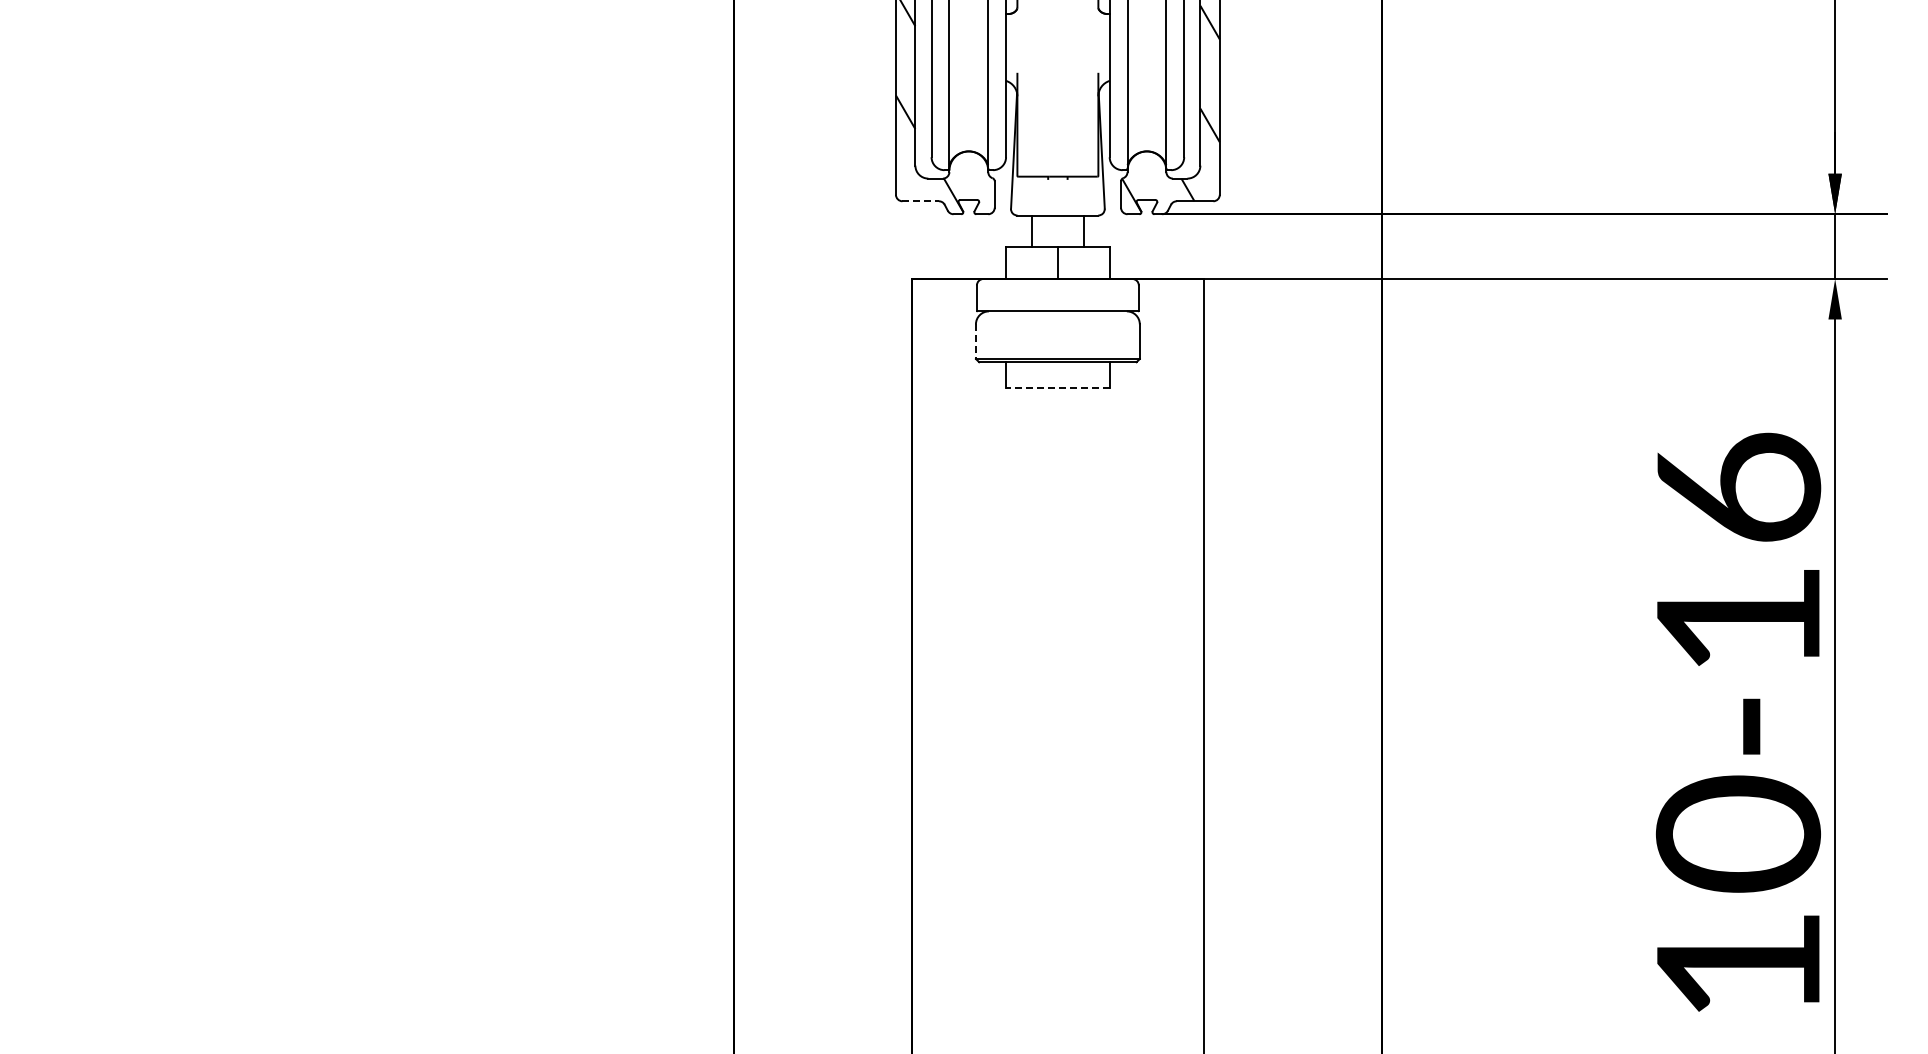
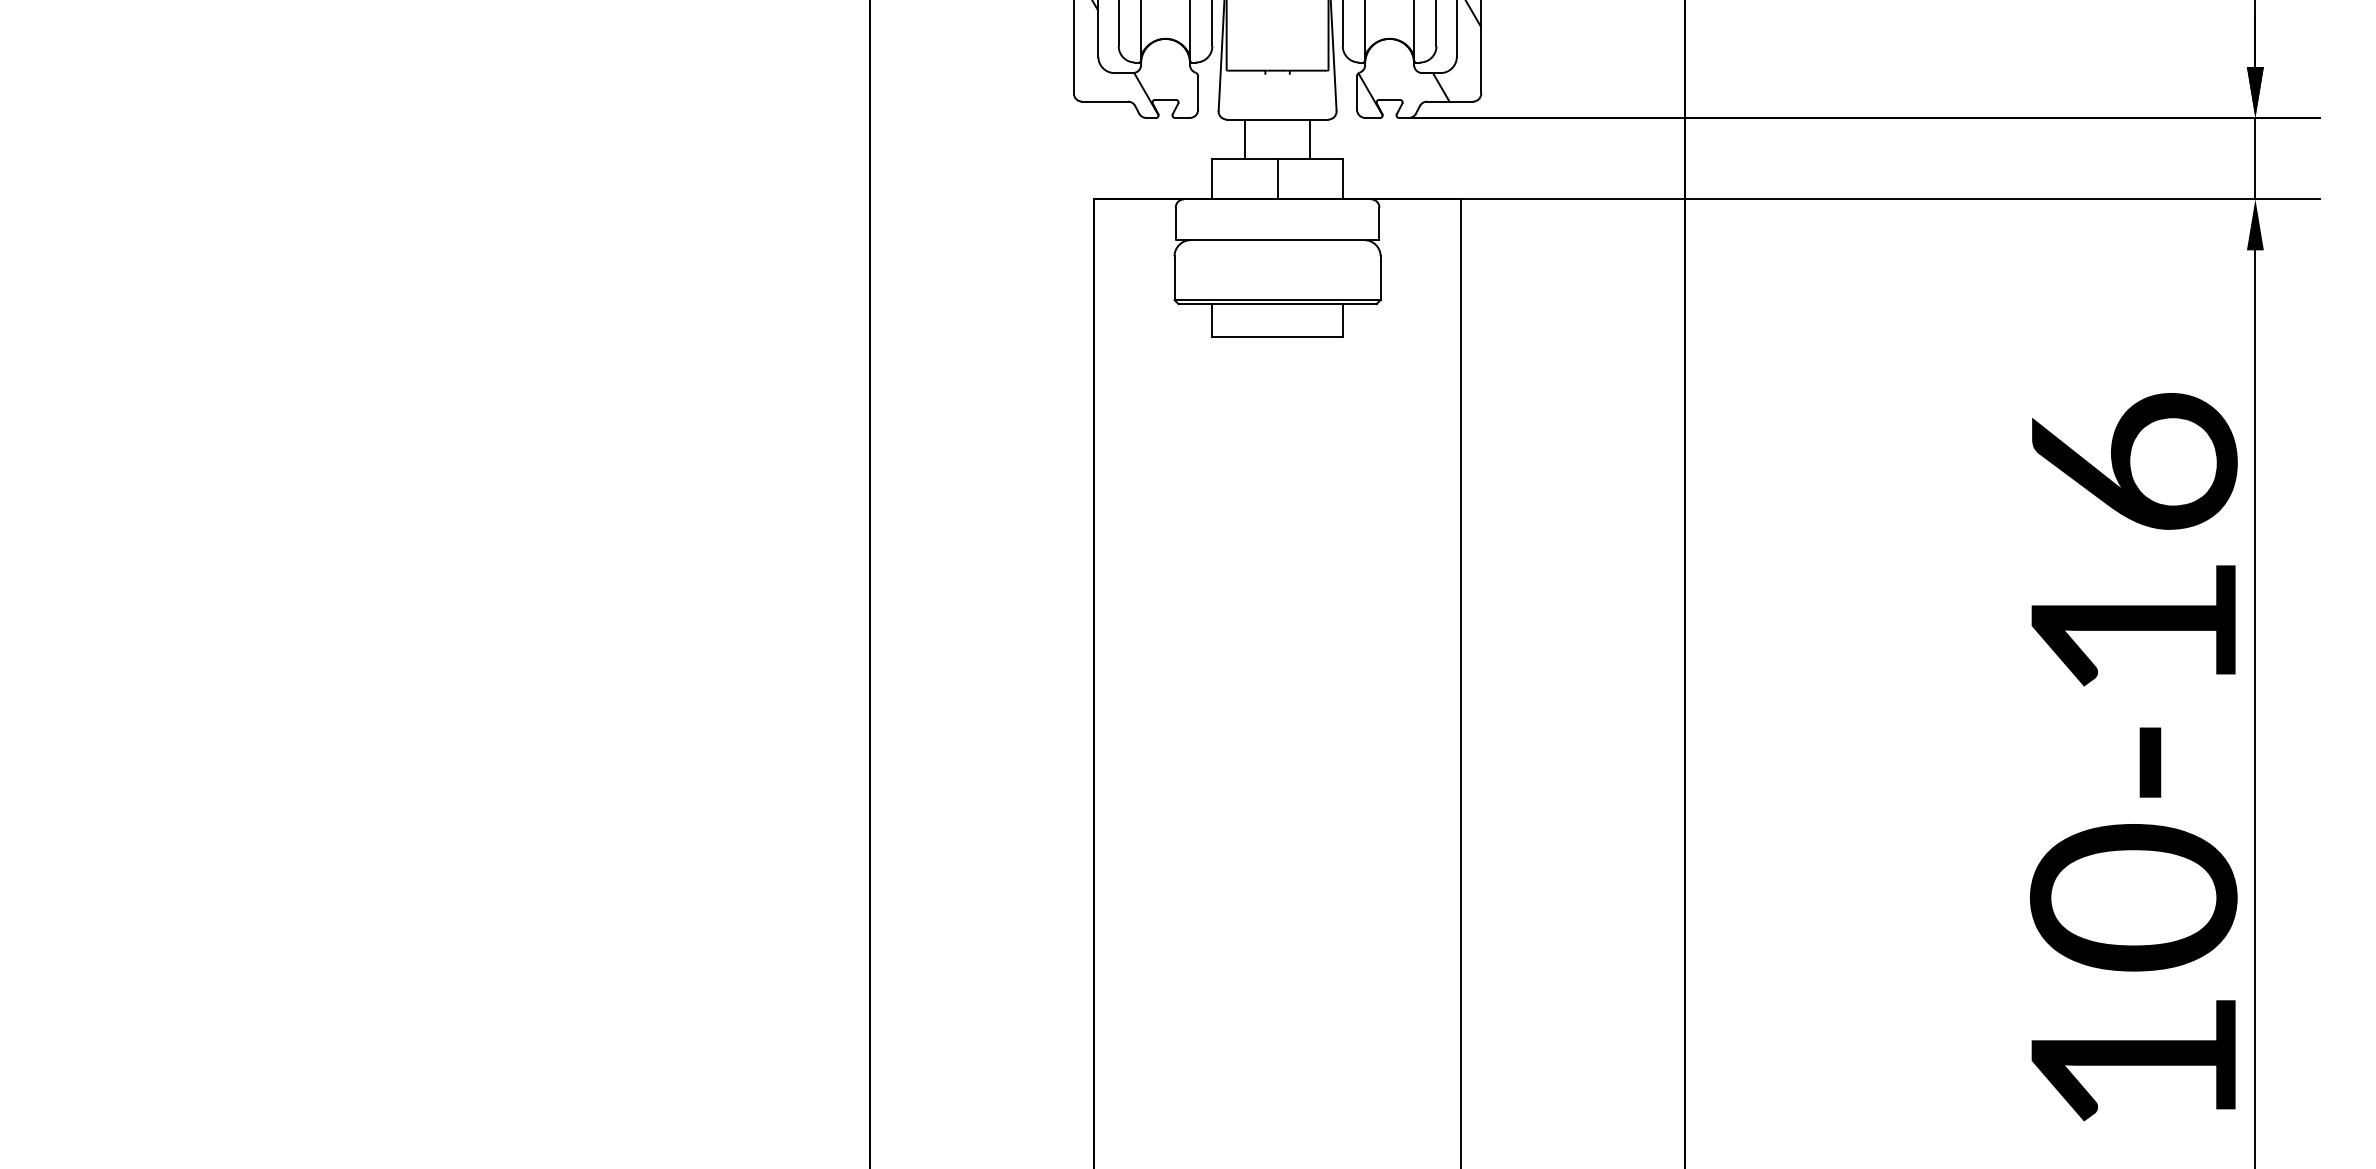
line: (921, 201) -> (1106, 101), dashed -> solid
line: (975, 342) -> (1173, 279), dashed -> solid
line: (1057, 388) -> (1277, 337), dashed -> solid

